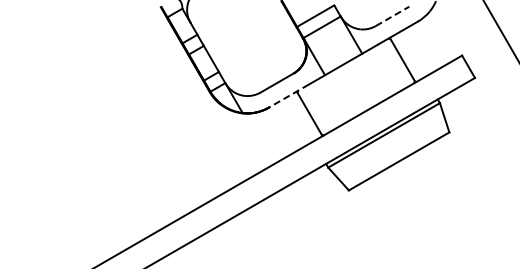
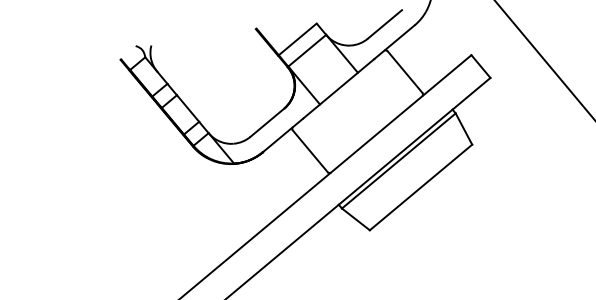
line: (393, 16) -> (385, 24), dashed -> solid
line: (288, 96) -> (282, 135), dashed -> solid

